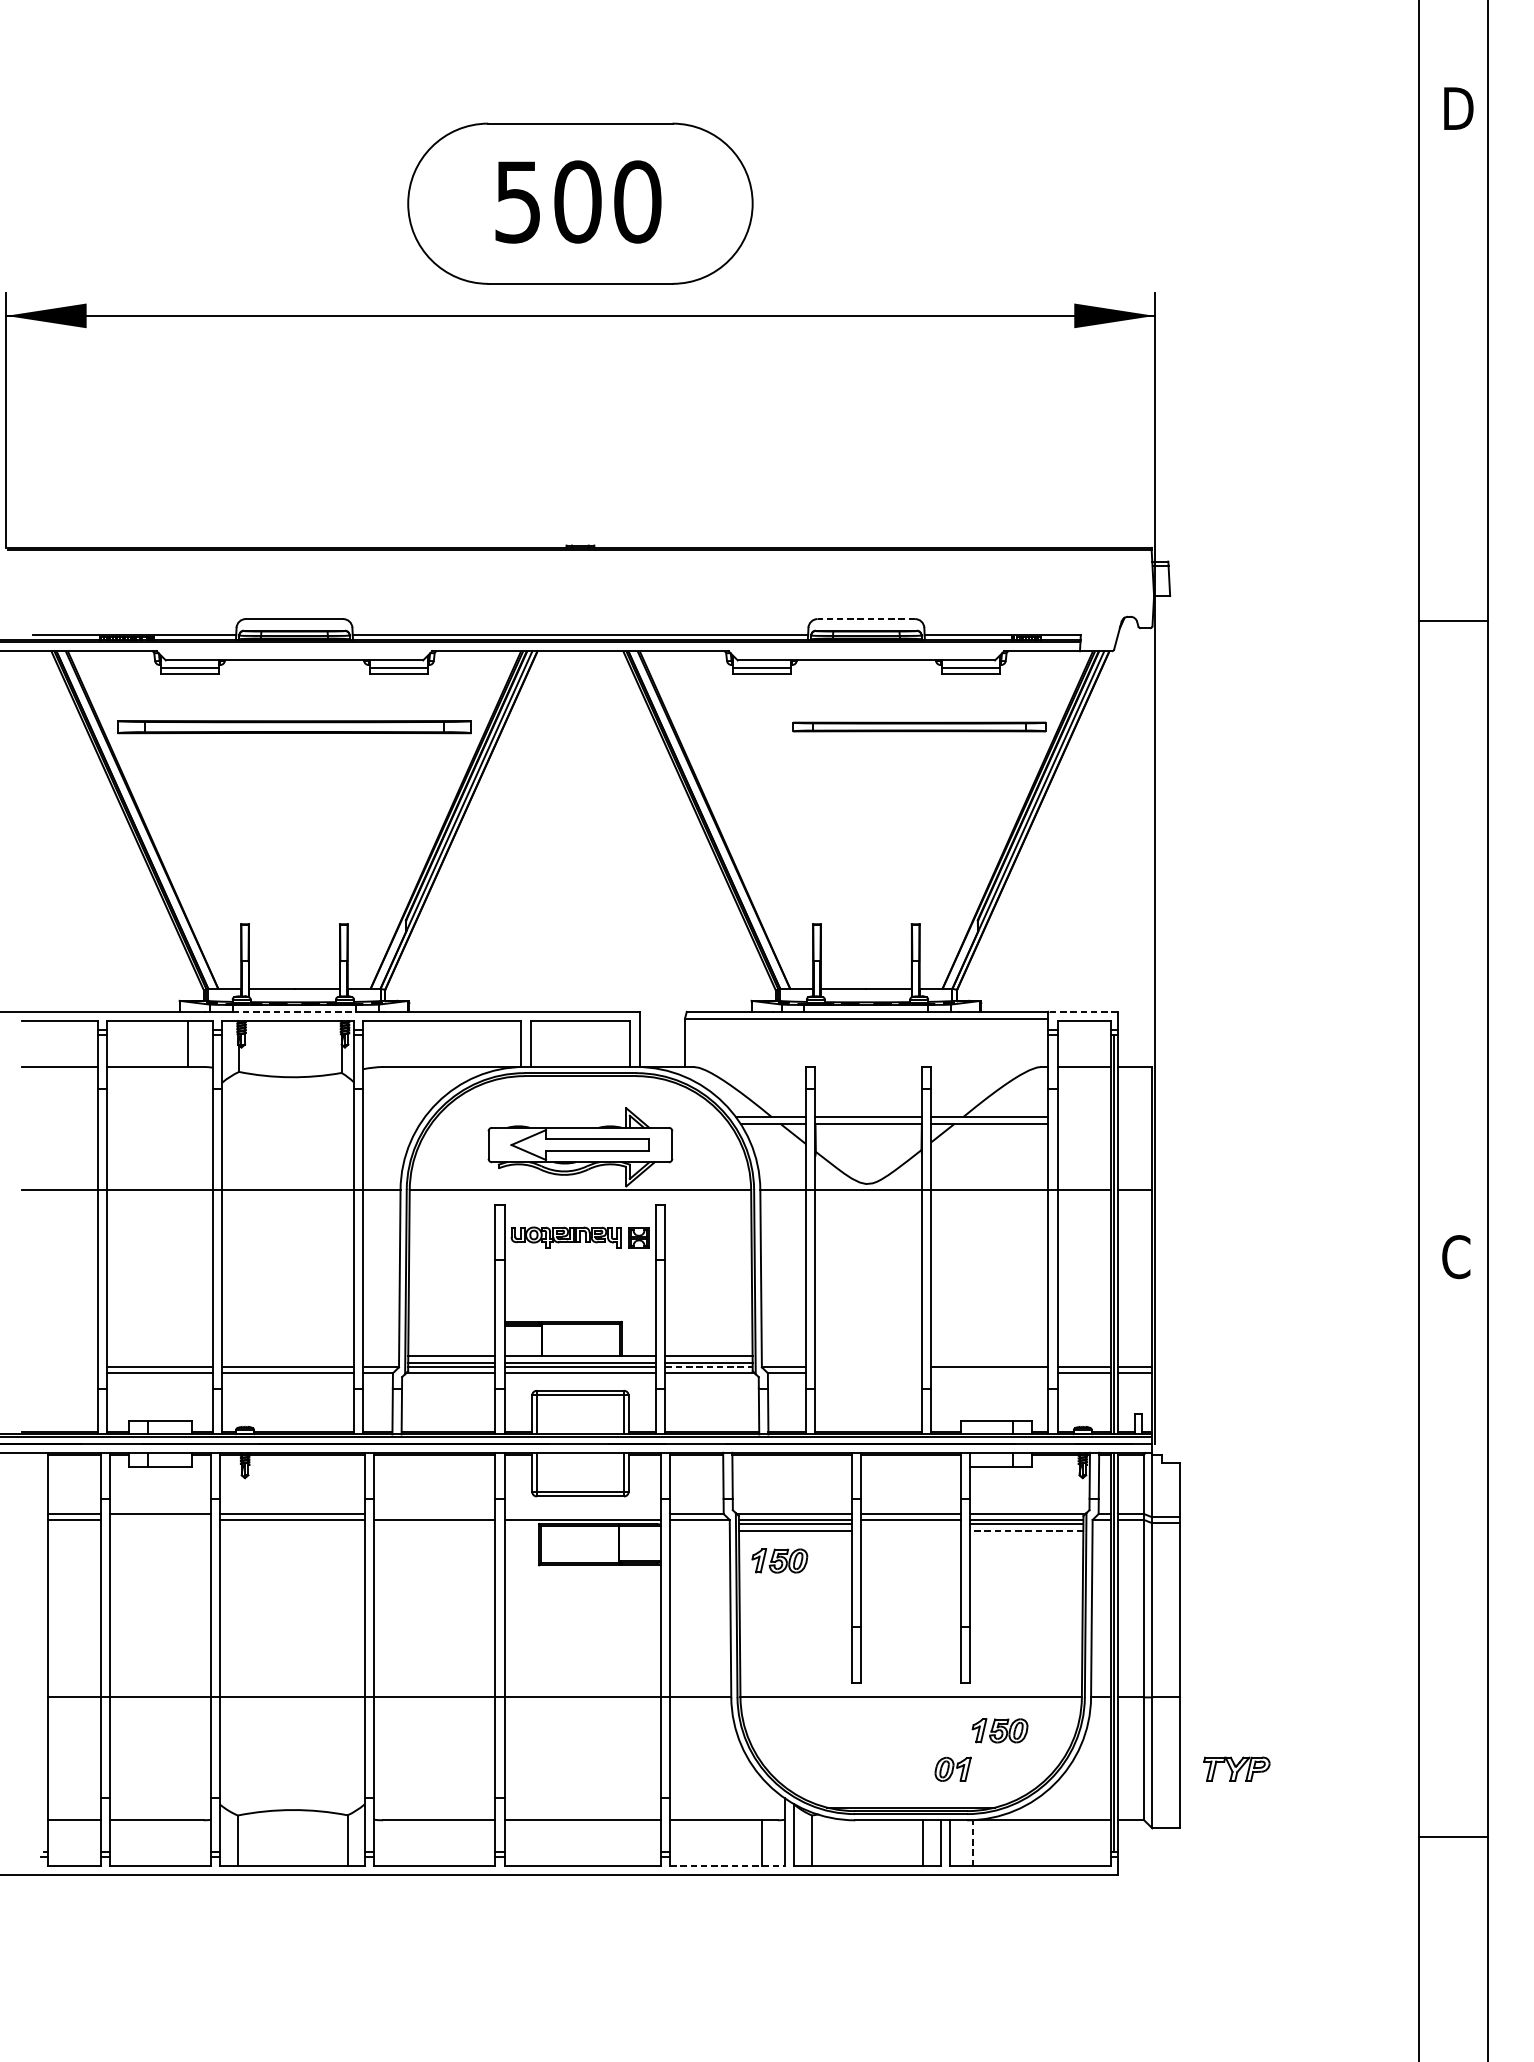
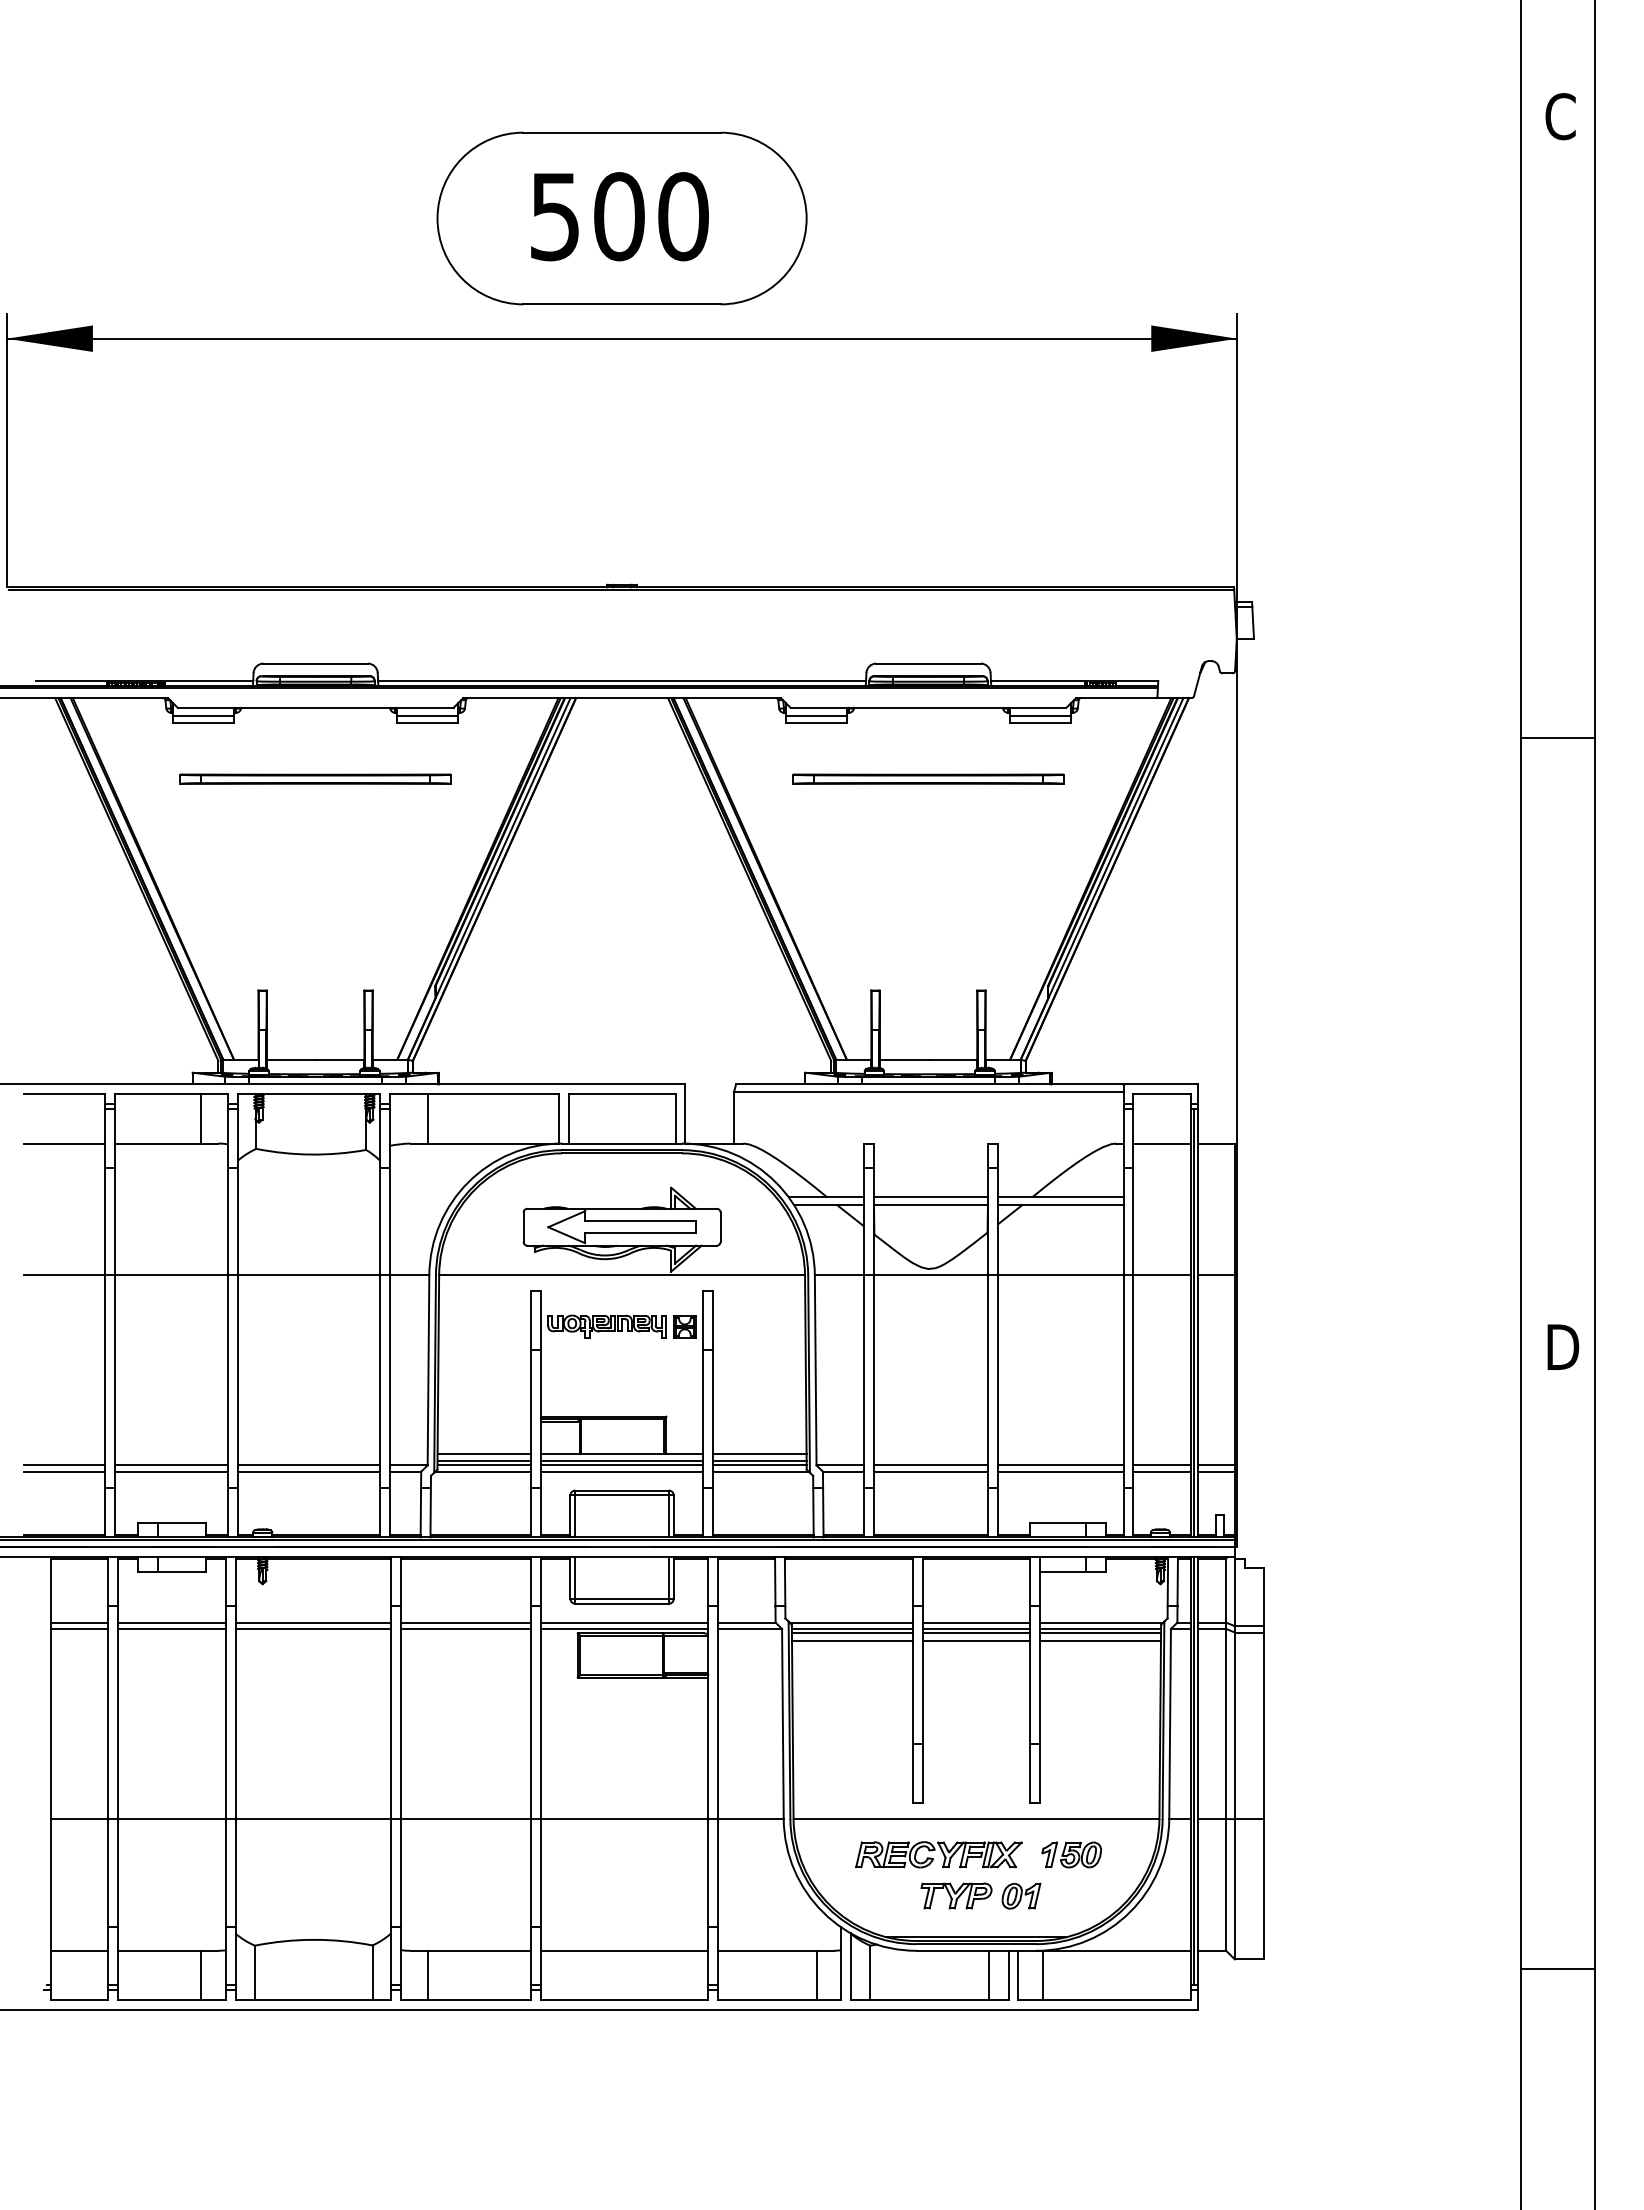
text: (1458, 108) -> (1562, 116), D -> C
line: (866, 618) -> (928, 663), dashed -> solid
line: (1453, 620) -> (1557, 738), moved
part: (294, 726) -> (315, 778), size x0.71
part: (919, 726) -> (928, 778), moved
line: (295, 1011) -> (316, 1084), dashed -> solid
line: (1082, 1011) -> (1160, 1084), dashed -> solid
line: (398, 1043) -> (427, 1118), added
text: (1458, 1256) -> (1562, 1346), C -> D
line: (60, 1367) -> (64, 1465), added
line: (708, 1367) -> (759, 1465), dashed -> solid
line: (868, 1367) -> (930, 1465), added
line: (60, 1373) -> (64, 1471), added
line: (868, 1373) -> (930, 1471), added
line: (989, 1373) -> (1060, 1471), added
line: (434, 1513) -> (465, 1622), added
line: (582, 1513) -> (624, 1622), added
line: (159, 1519) -> (171, 1628), added
line: (911, 1524) -> (976, 1633), added
line: (911, 1530) -> (976, 1640), added
line: (1026, 1530) -> (1100, 1640), dashed -> solid
part: (779, 1560) -> (835, 1672), removed
part: (875, 1730) -> (938, 1854), added
part: (1236, 1768) -> (956, 1895), moved
line: (187, 1843) -> (201, 1975), added
line: (398, 1843) -> (427, 1975), added
line: (972, 1843) -> (1042, 1975), dashed -> solid
line: (727, 1866) -> (779, 2000), dashed -> solid

